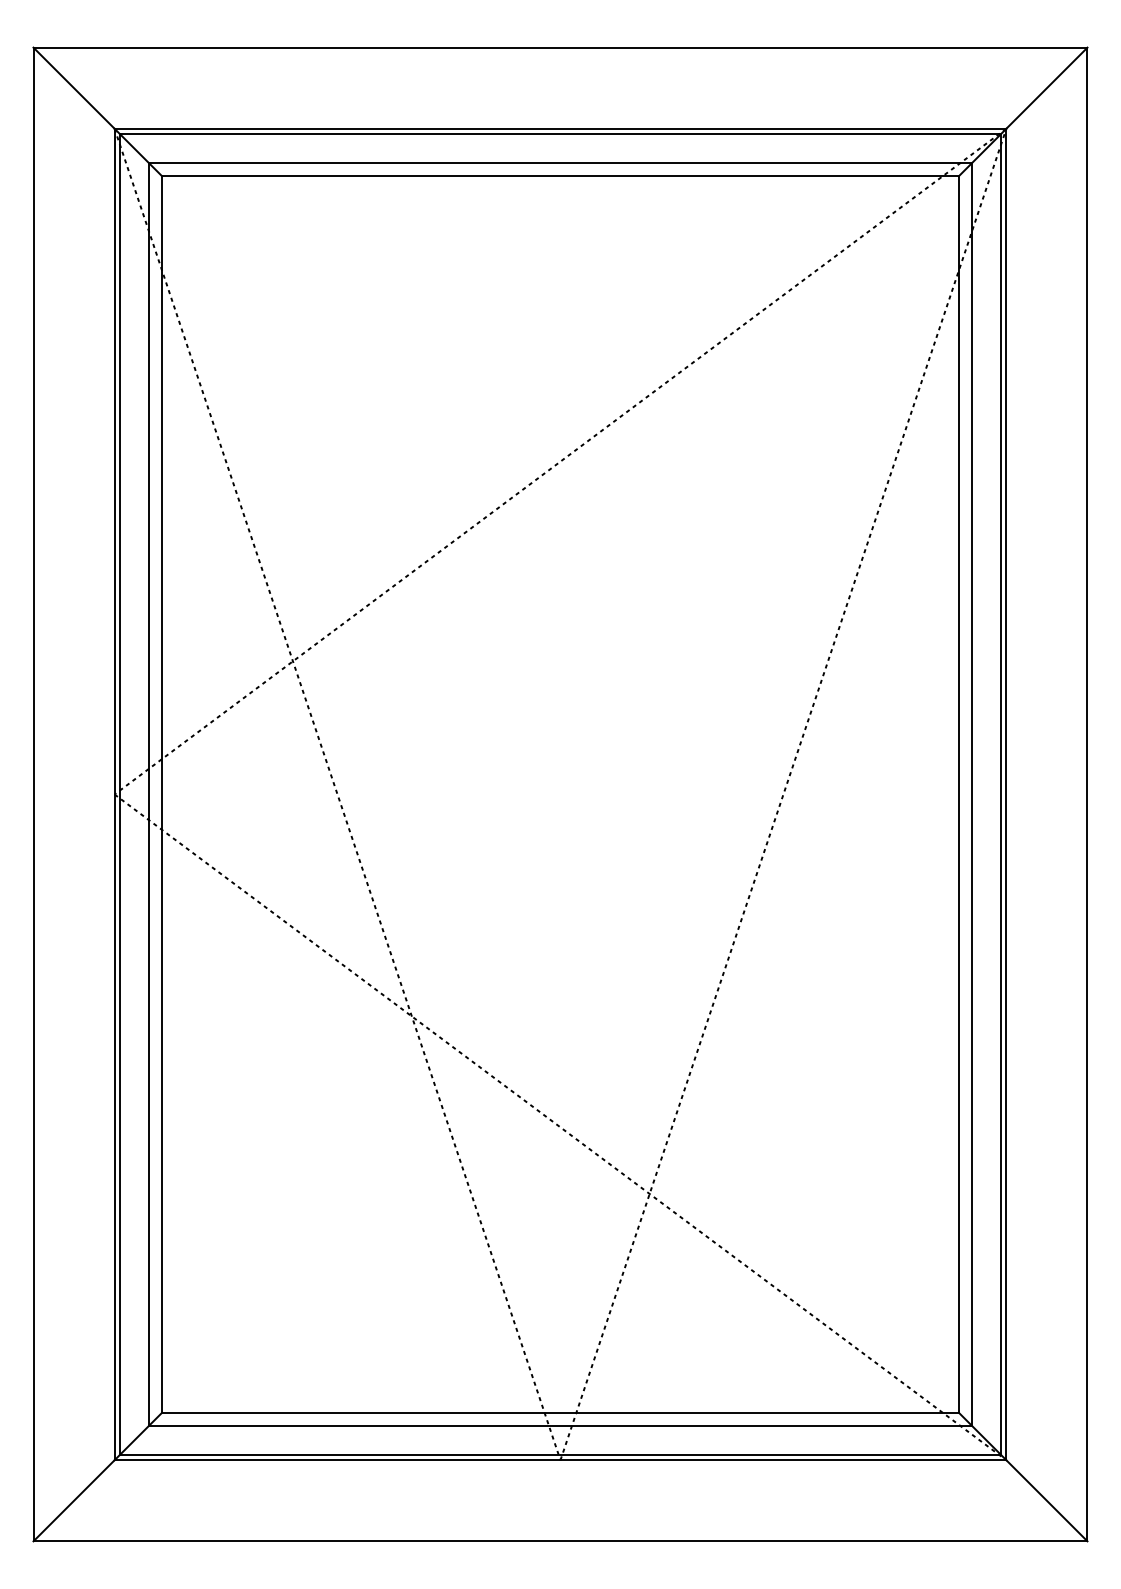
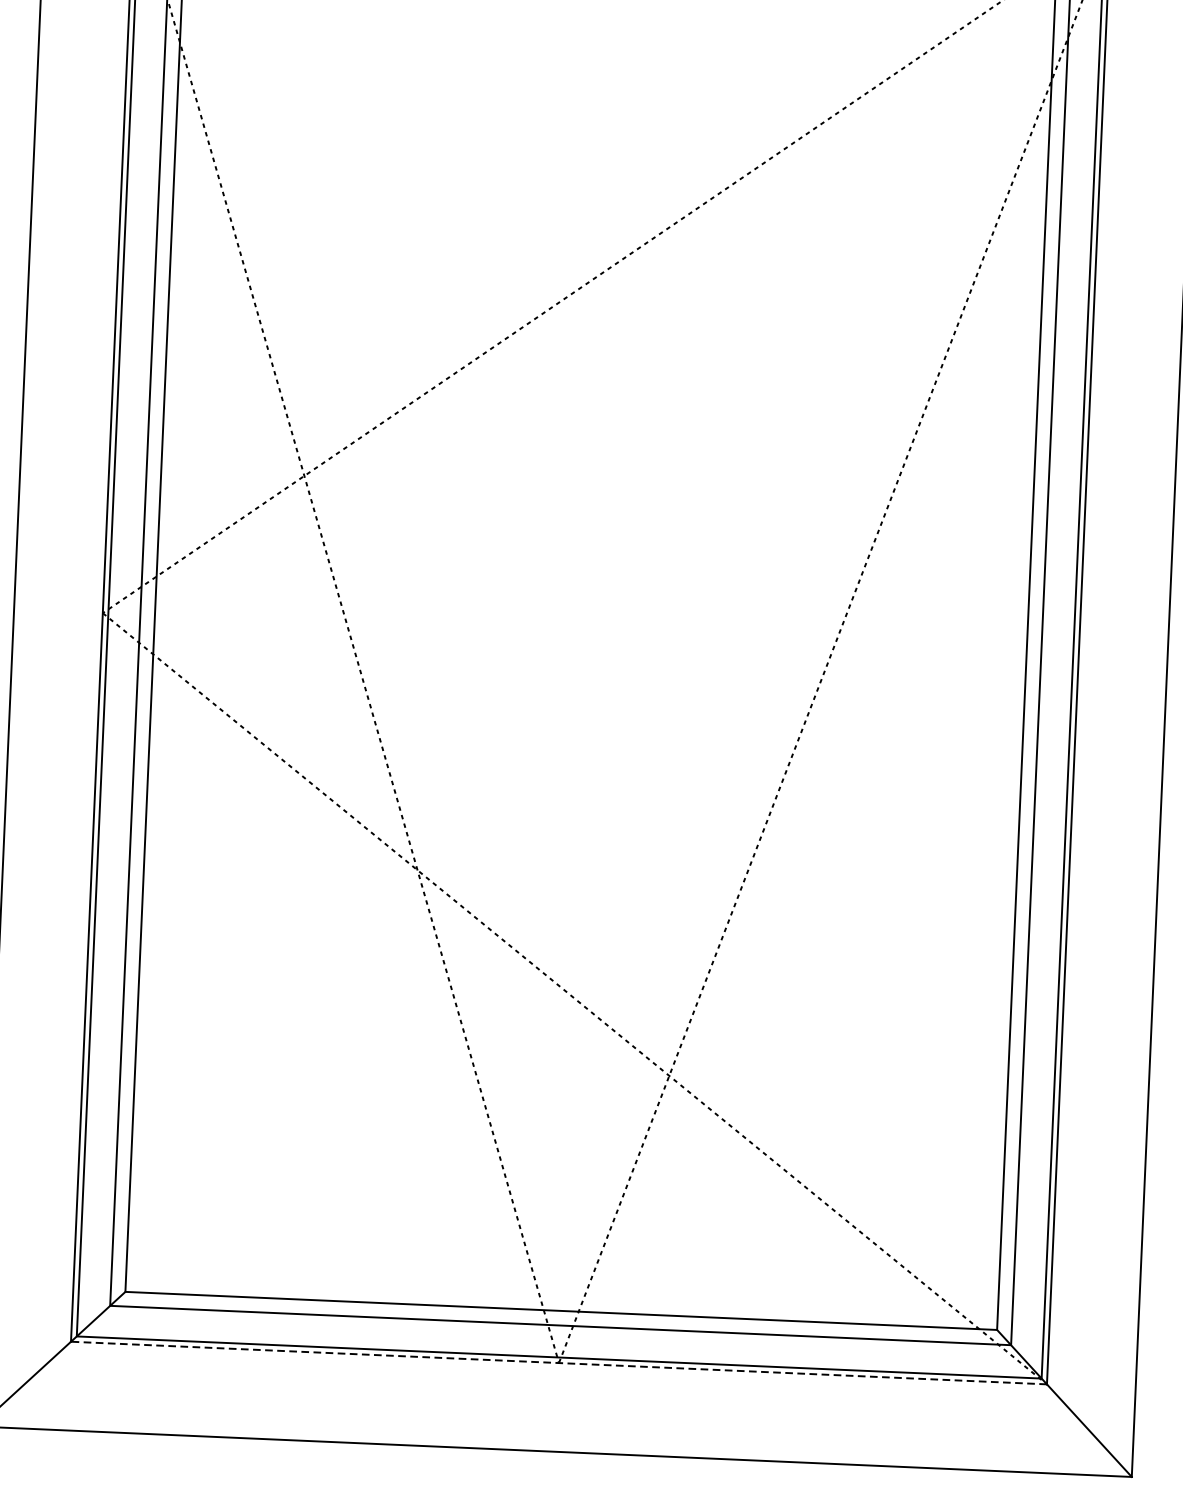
line: (560, 1460) -> (558, 1363), solid -> dashed

